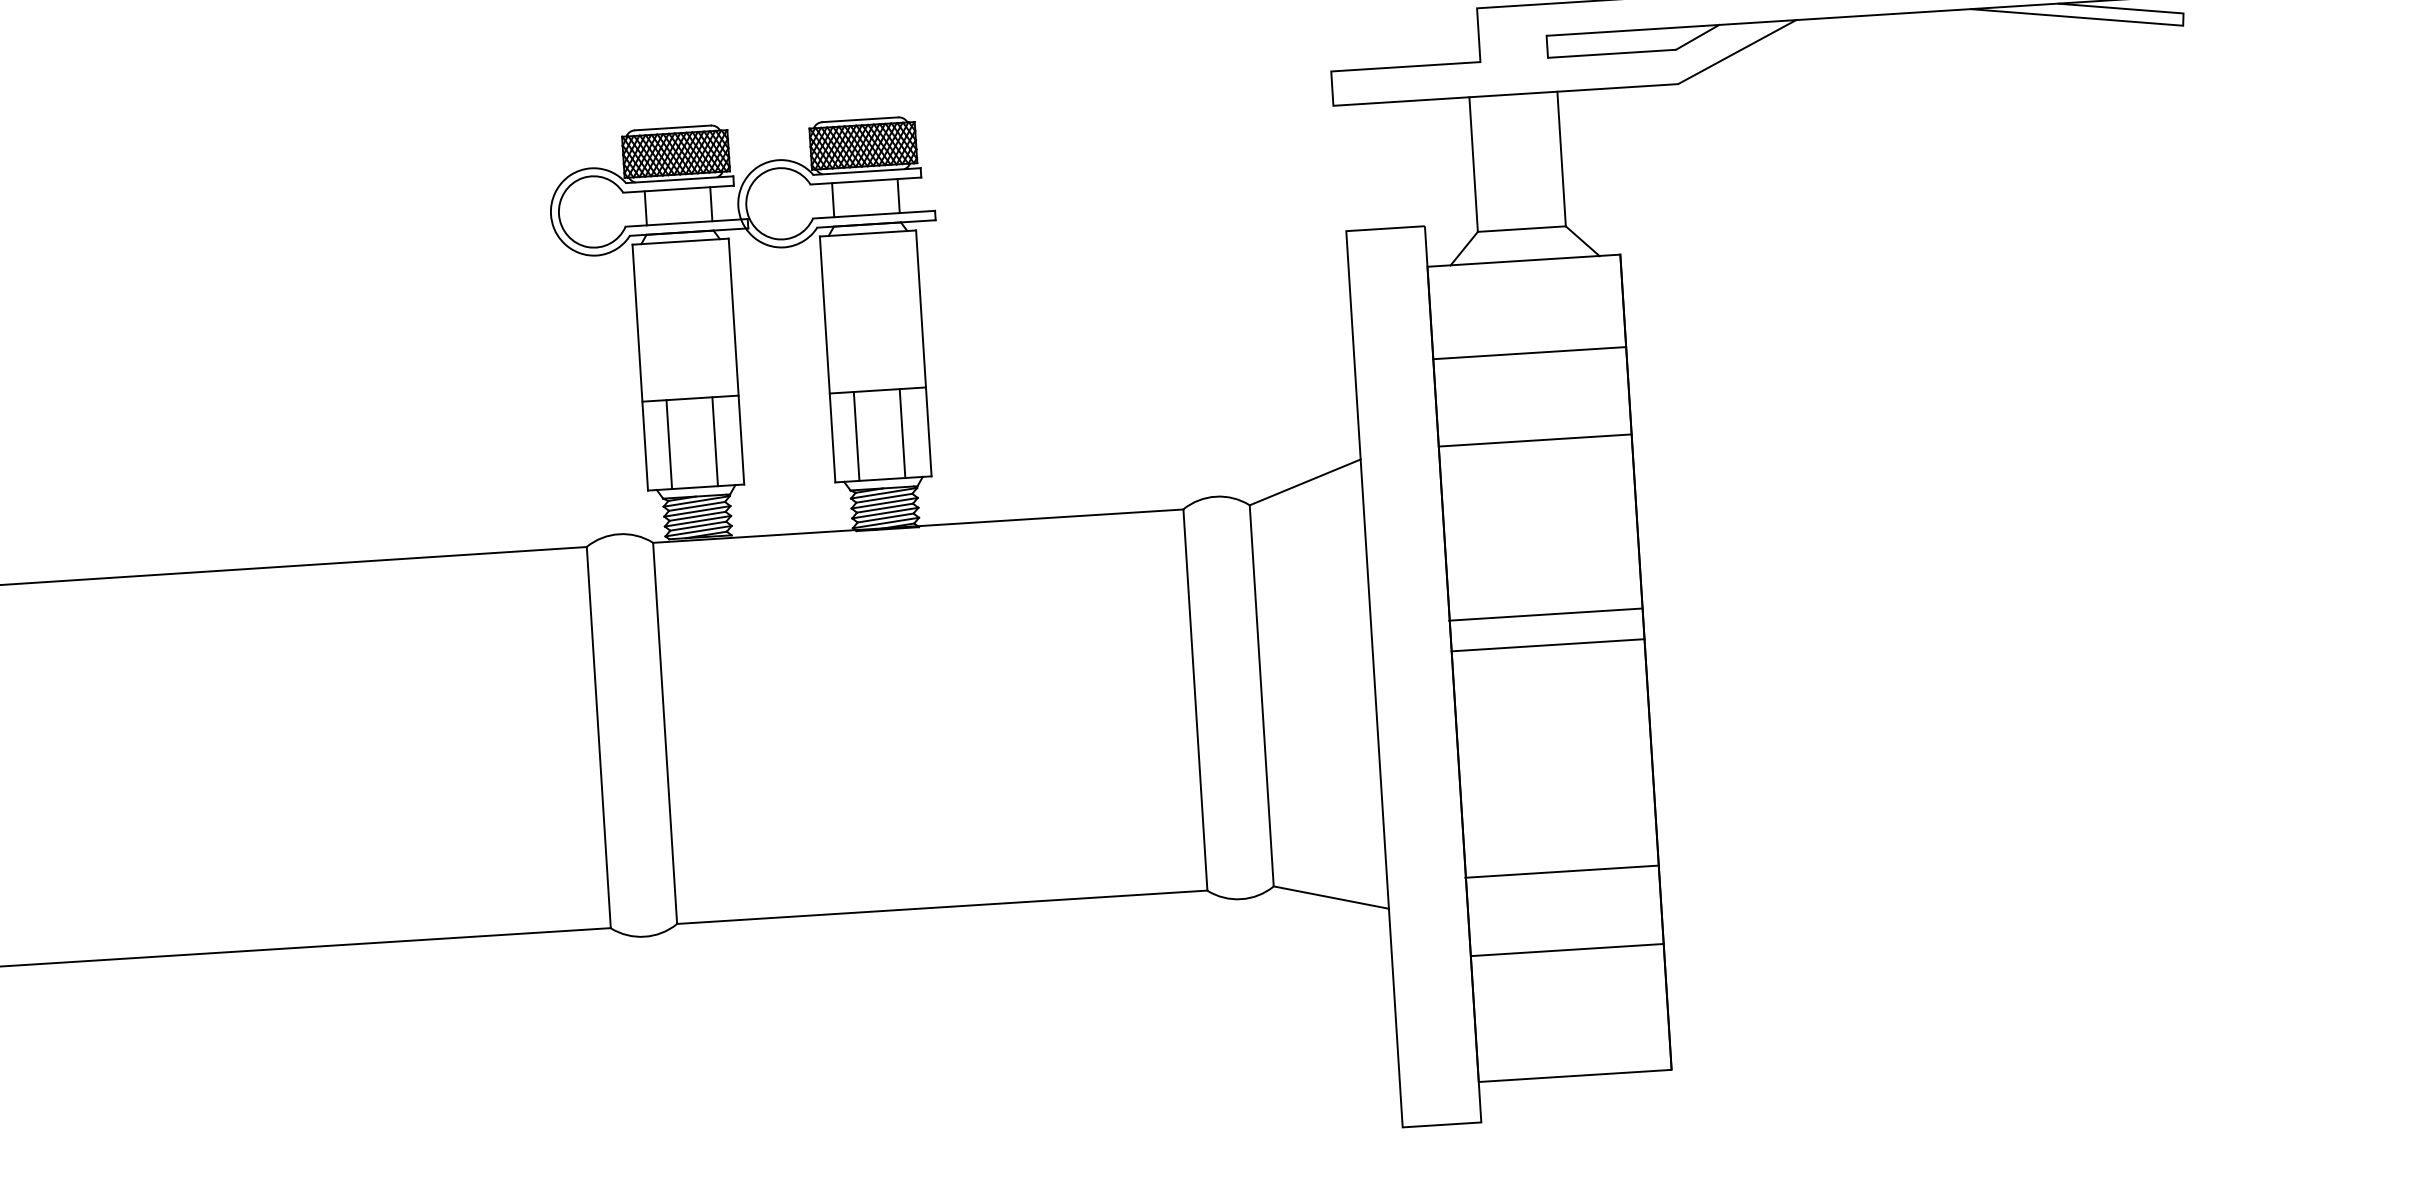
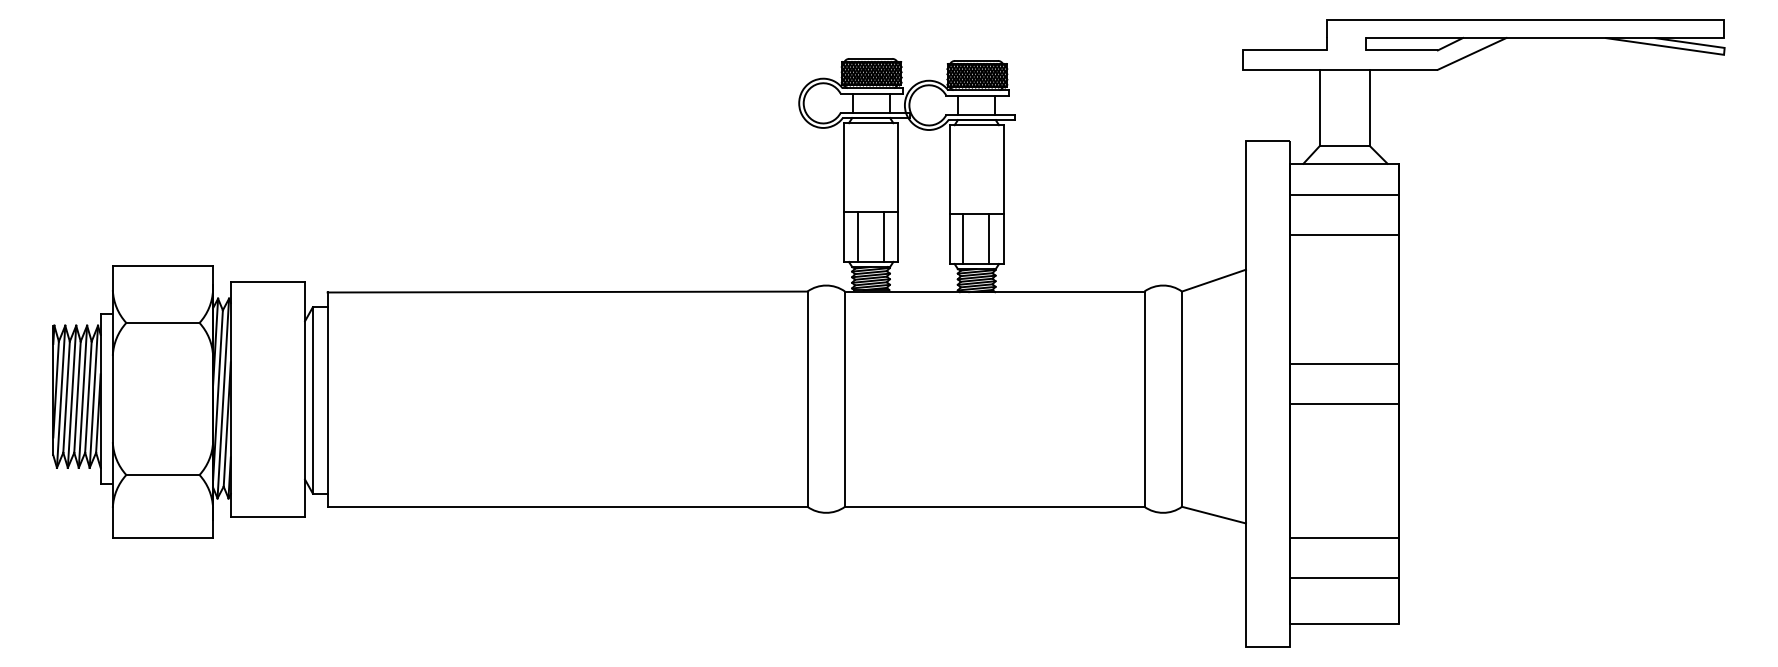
line: (1529, 352) -> (1344, 194), moved
line: (1534, 441) -> (1344, 235), moved
line: (1547, 644) -> (1344, 403), moved
line: (1561, 871) -> (1344, 537), moved
line: (1566, 949) -> (1344, 577), moved

